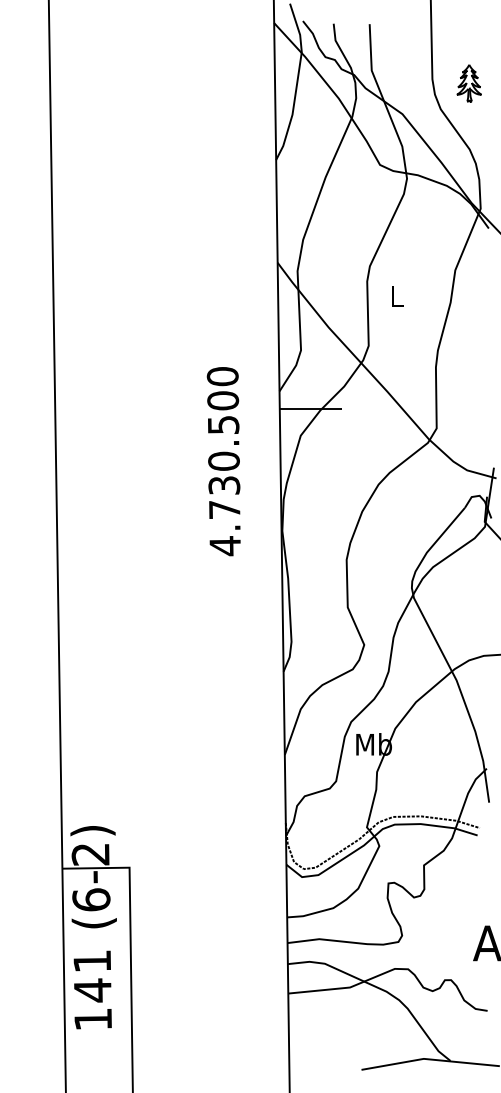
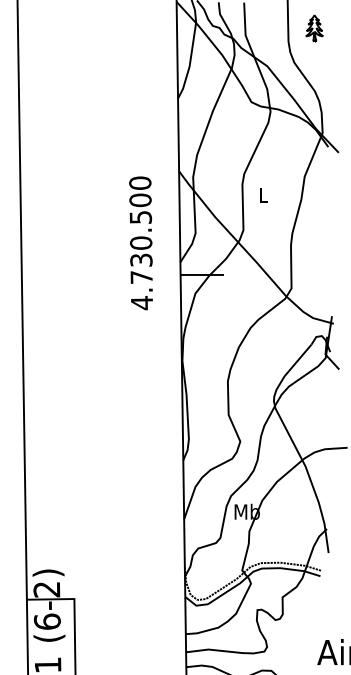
part: (468, 83) -> (314, 28), moved
text: (223, 461) -> (140, 243), moved

